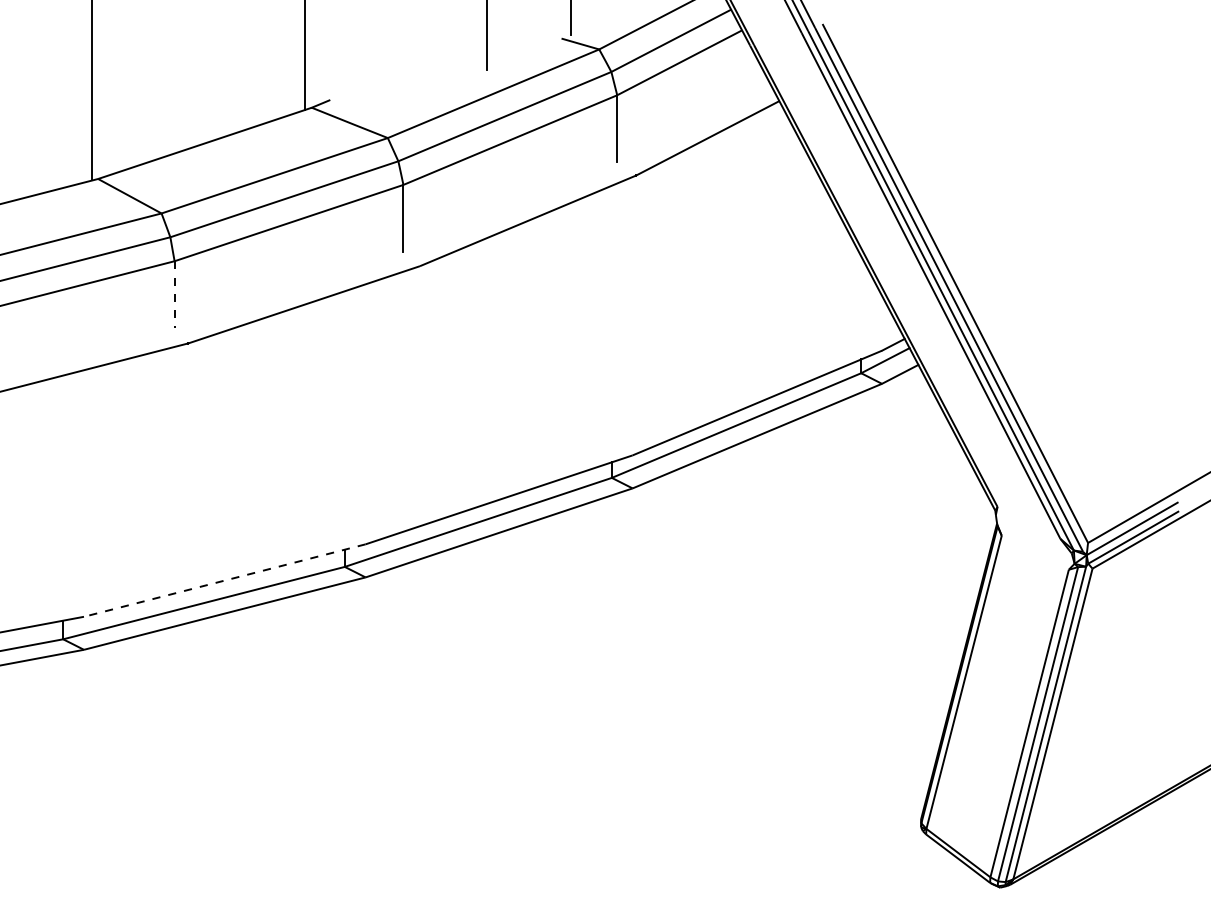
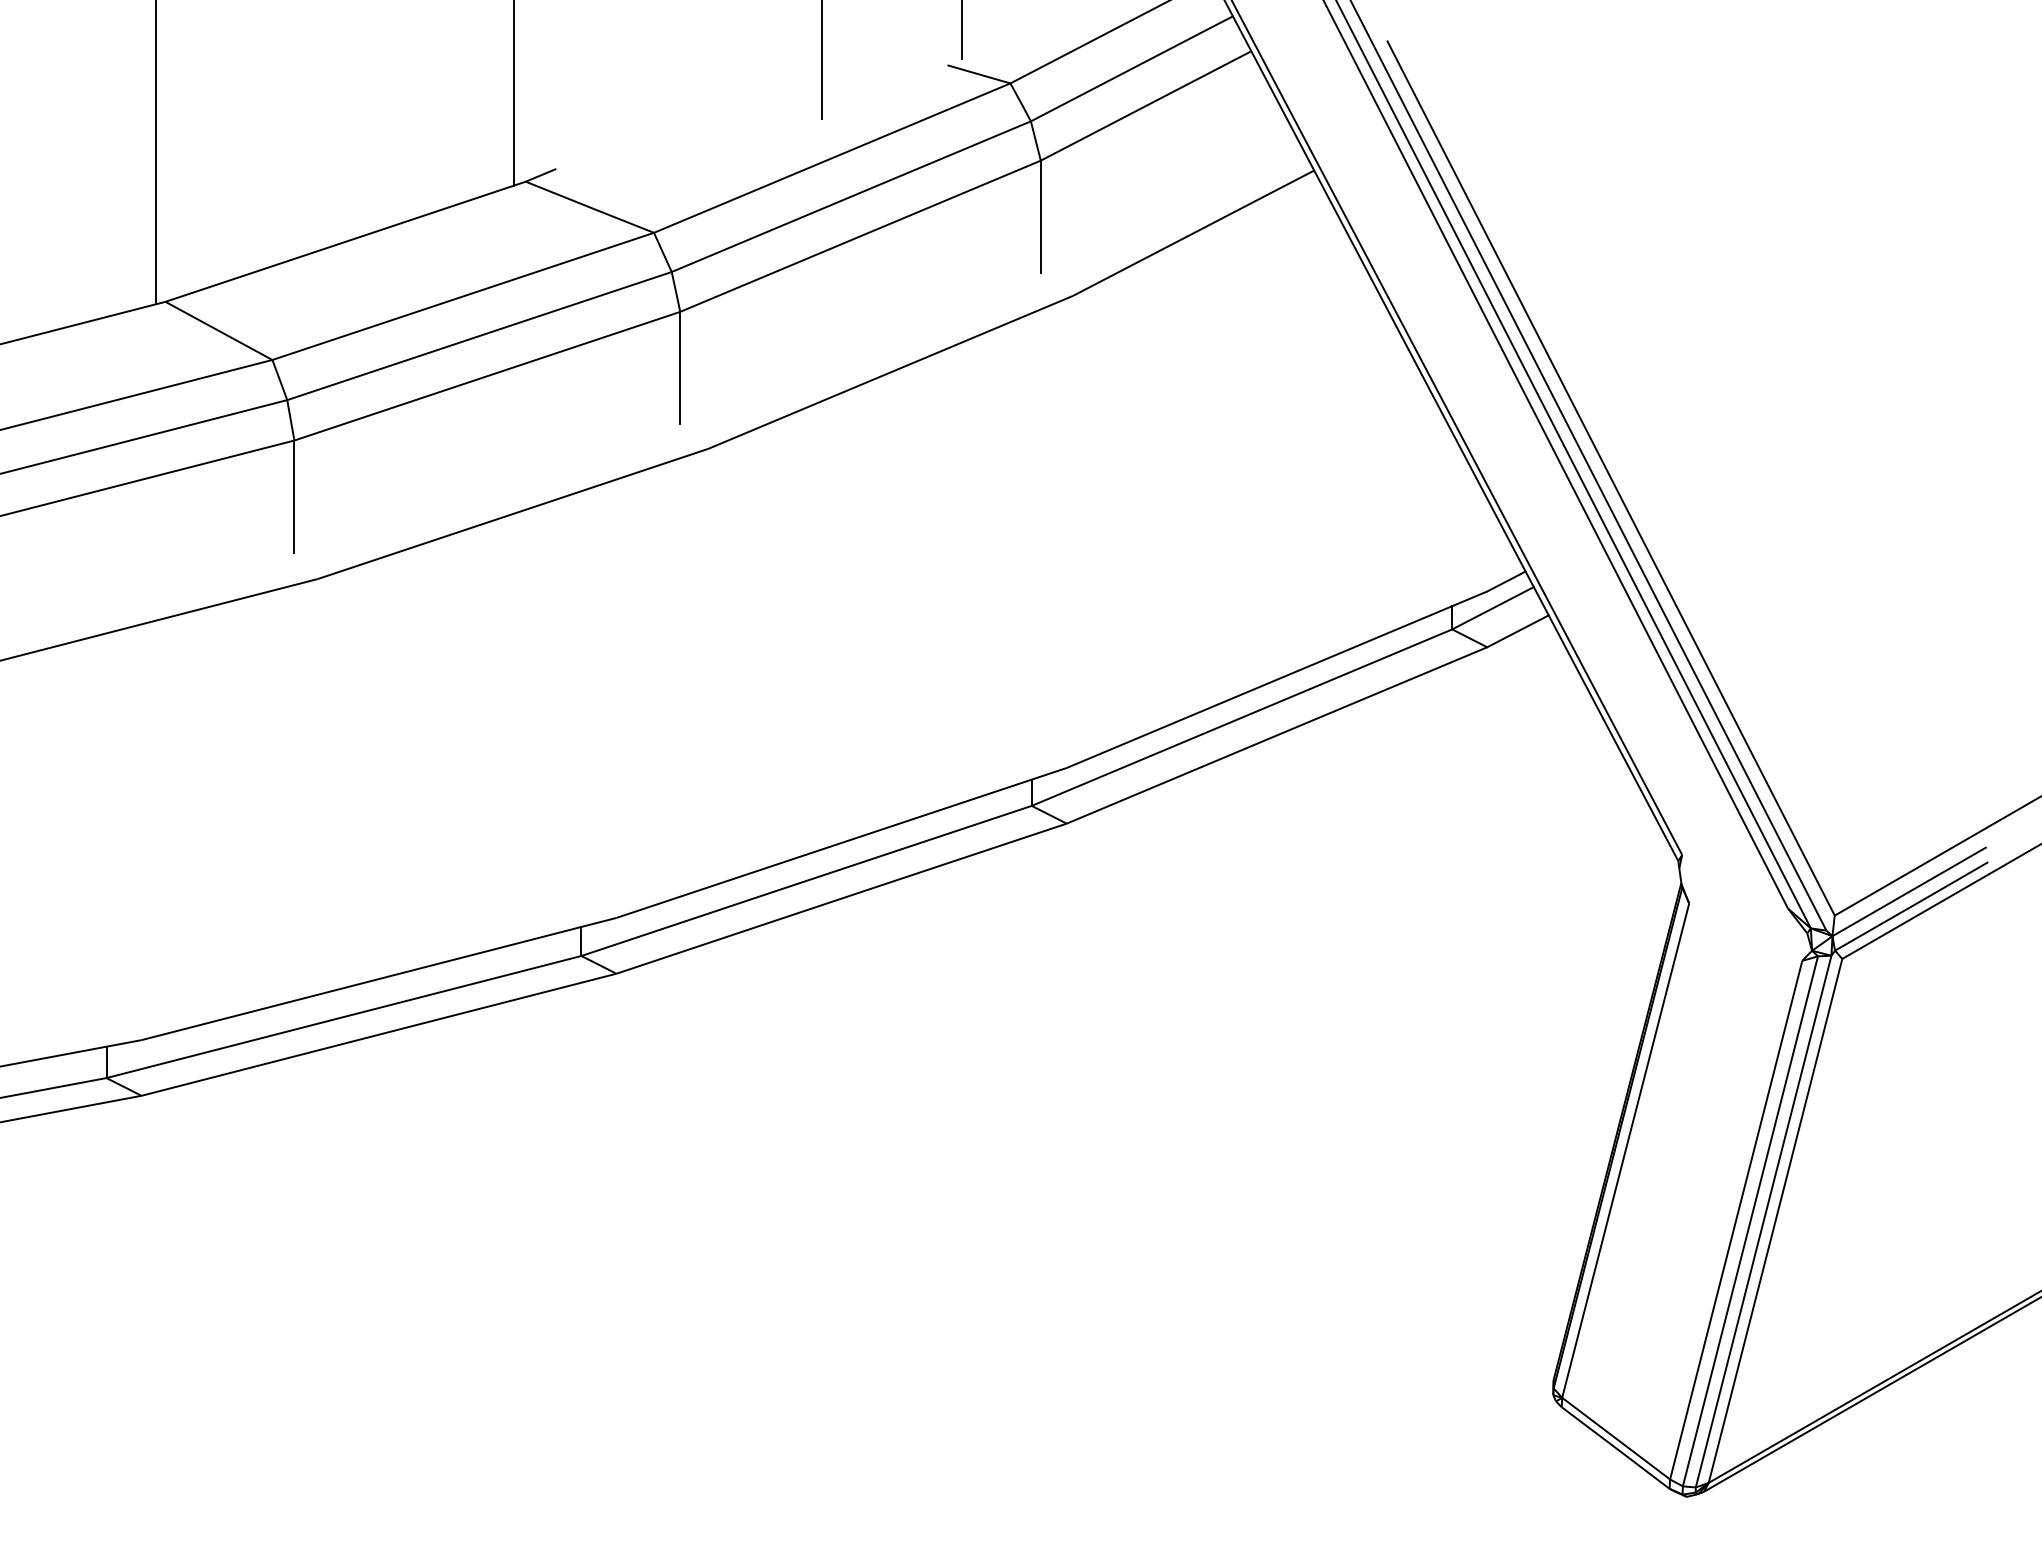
line: (174, 295) -> (294, 498), dashed -> solid
line: (224, 580) -> (378, 978), dashed -> solid

